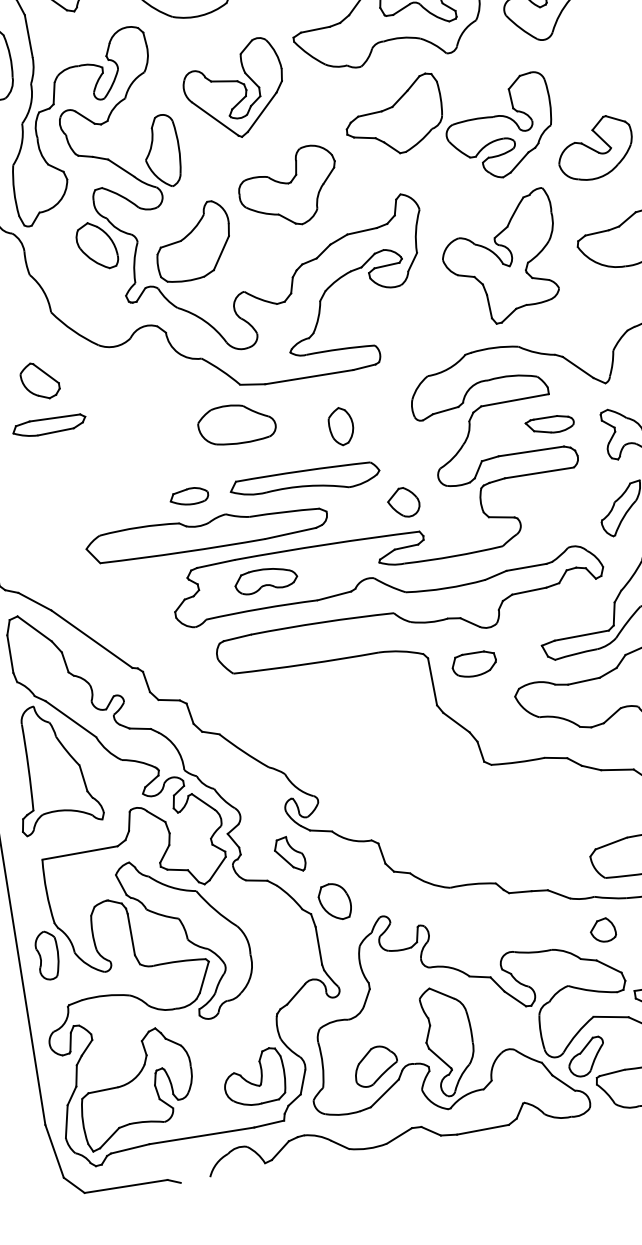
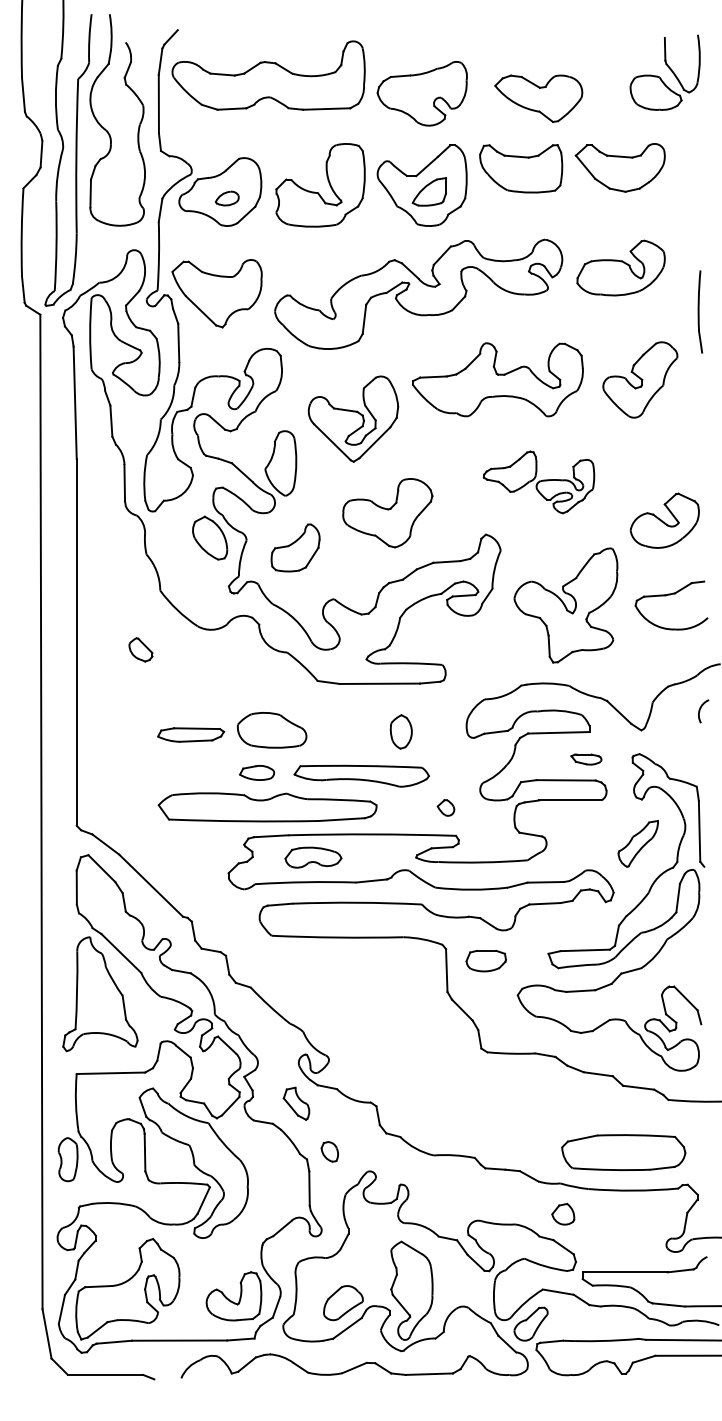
part: (449, 127) -> (538, 482), size x0.6
part: (192, 241) -> (295, 547), size x0.7
part: (39, 380) -> (140, 649), size x0.7
part: (237, 424) -> (272, 730), moved
part: (550, 424) -> (586, 759), size x0.7
part: (49, 425) -> (191, 734), moved
part: (403, 502) -> (445, 807), size x0.6
part: (334, 901) -> (329, 1151), size x0.6

